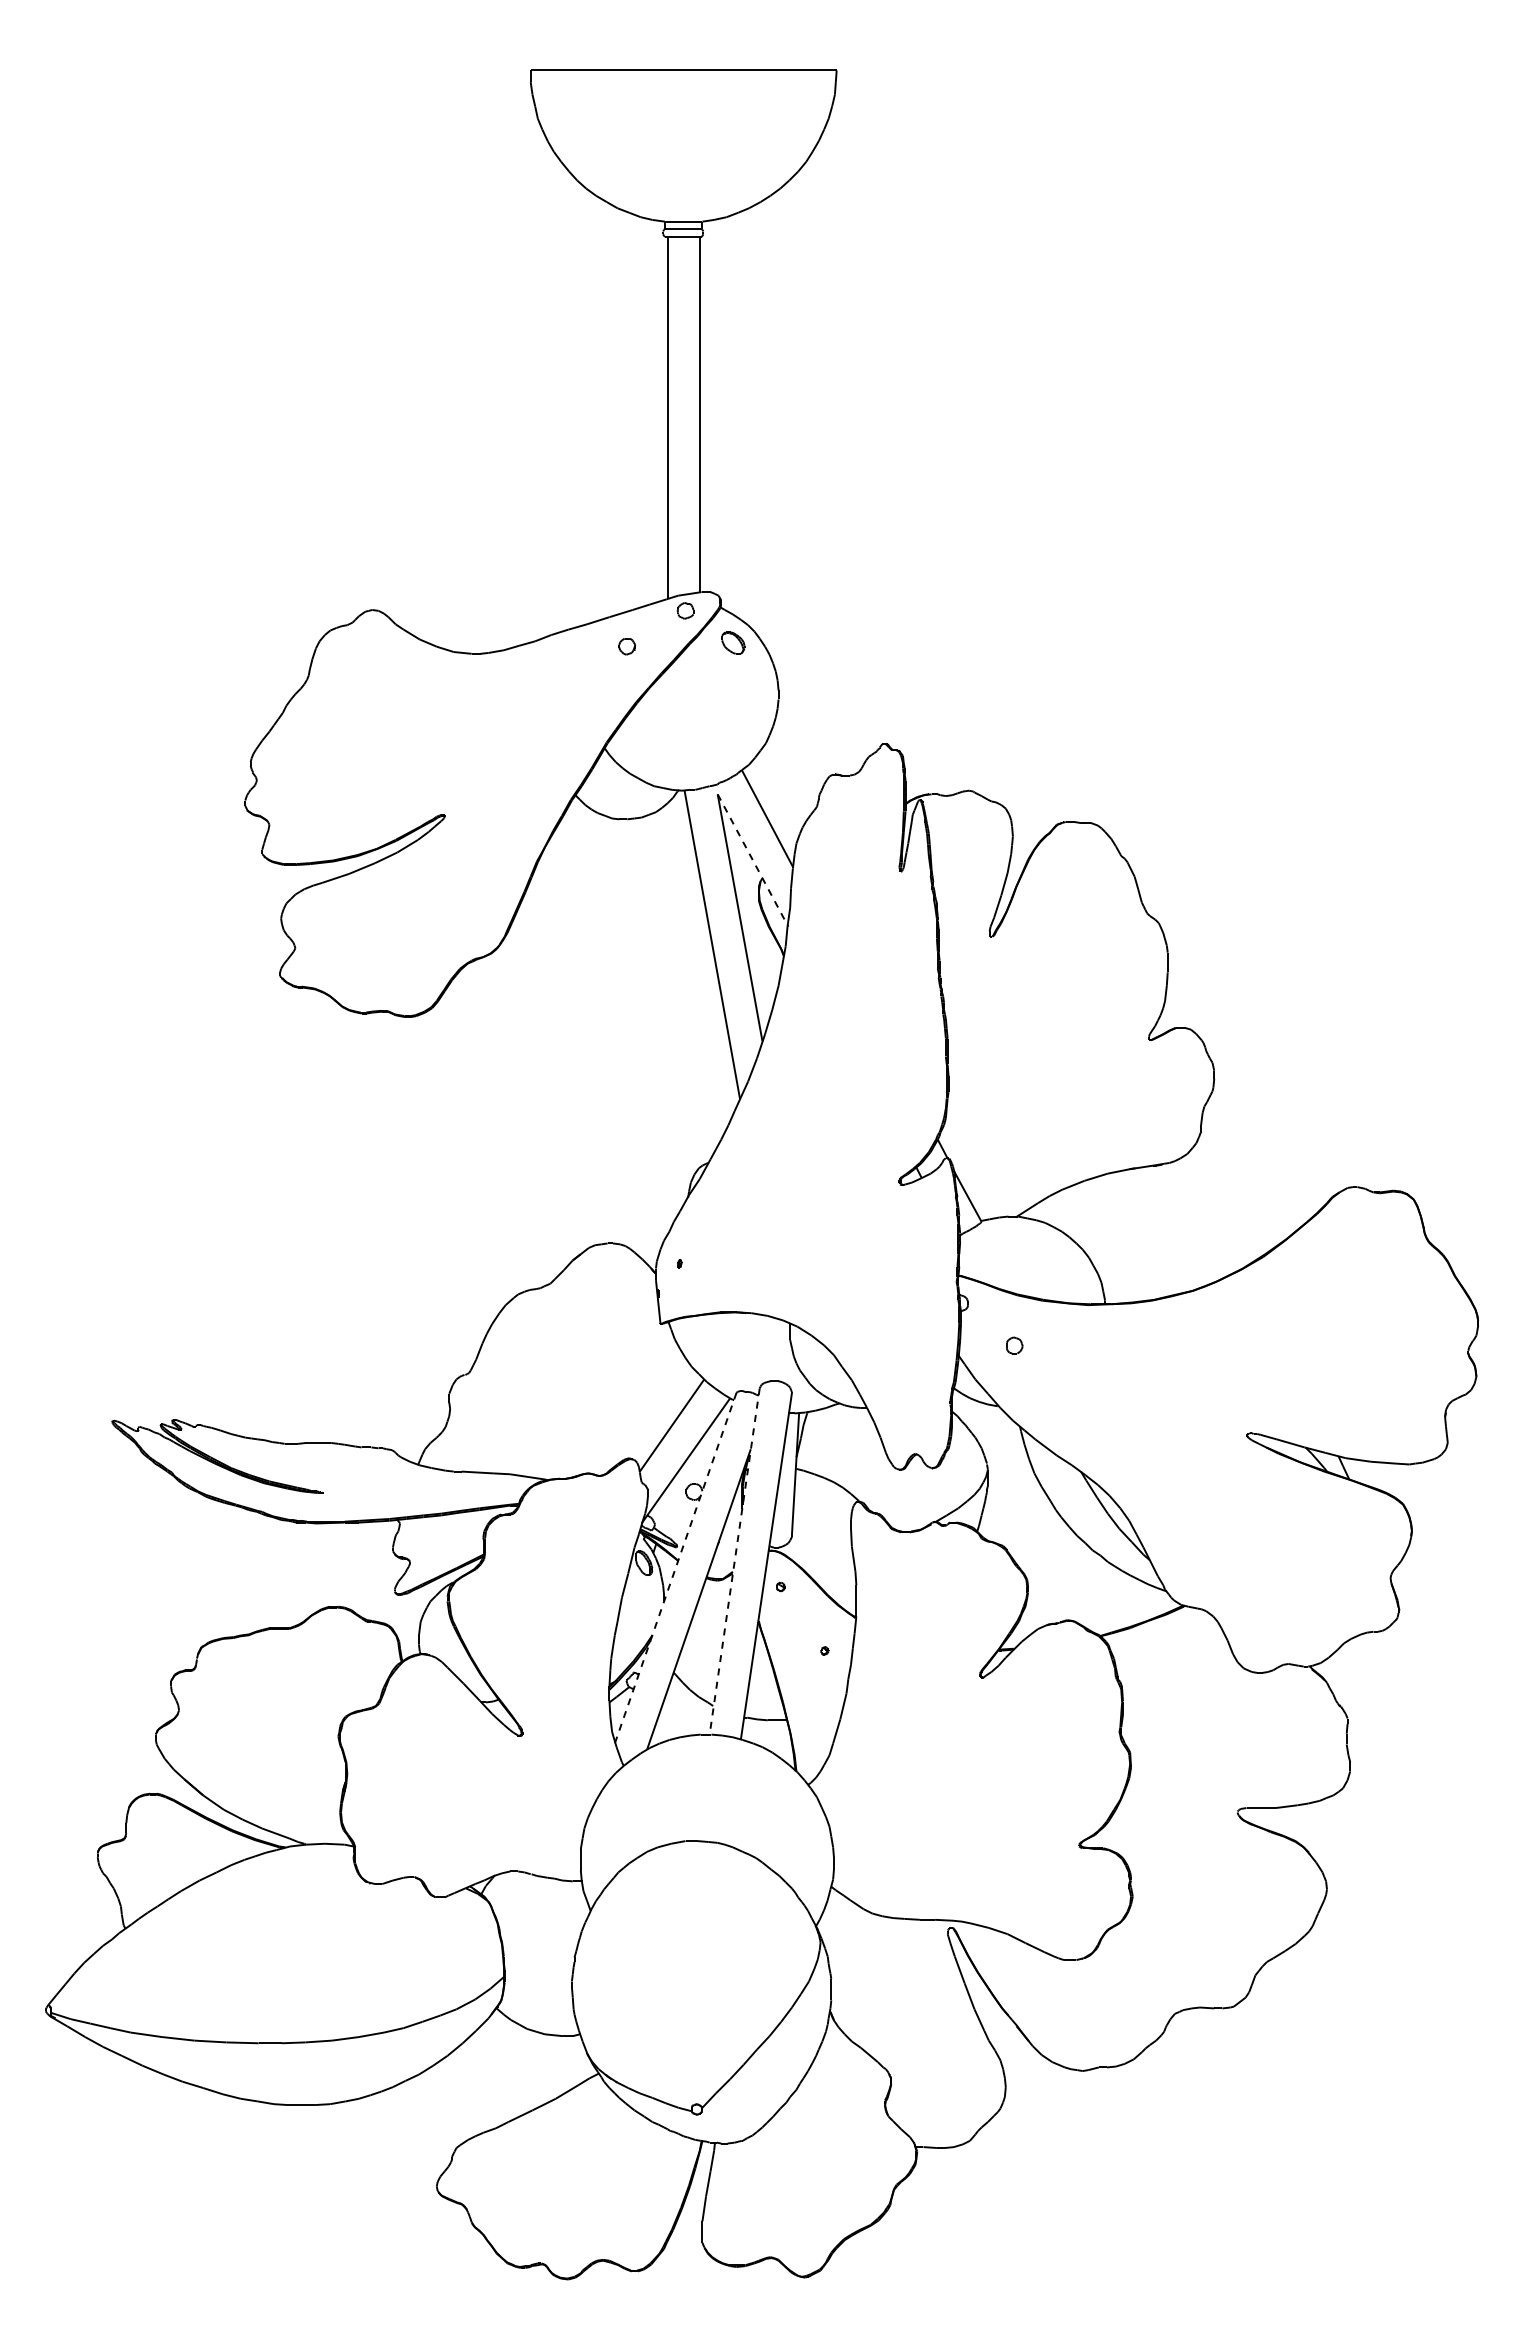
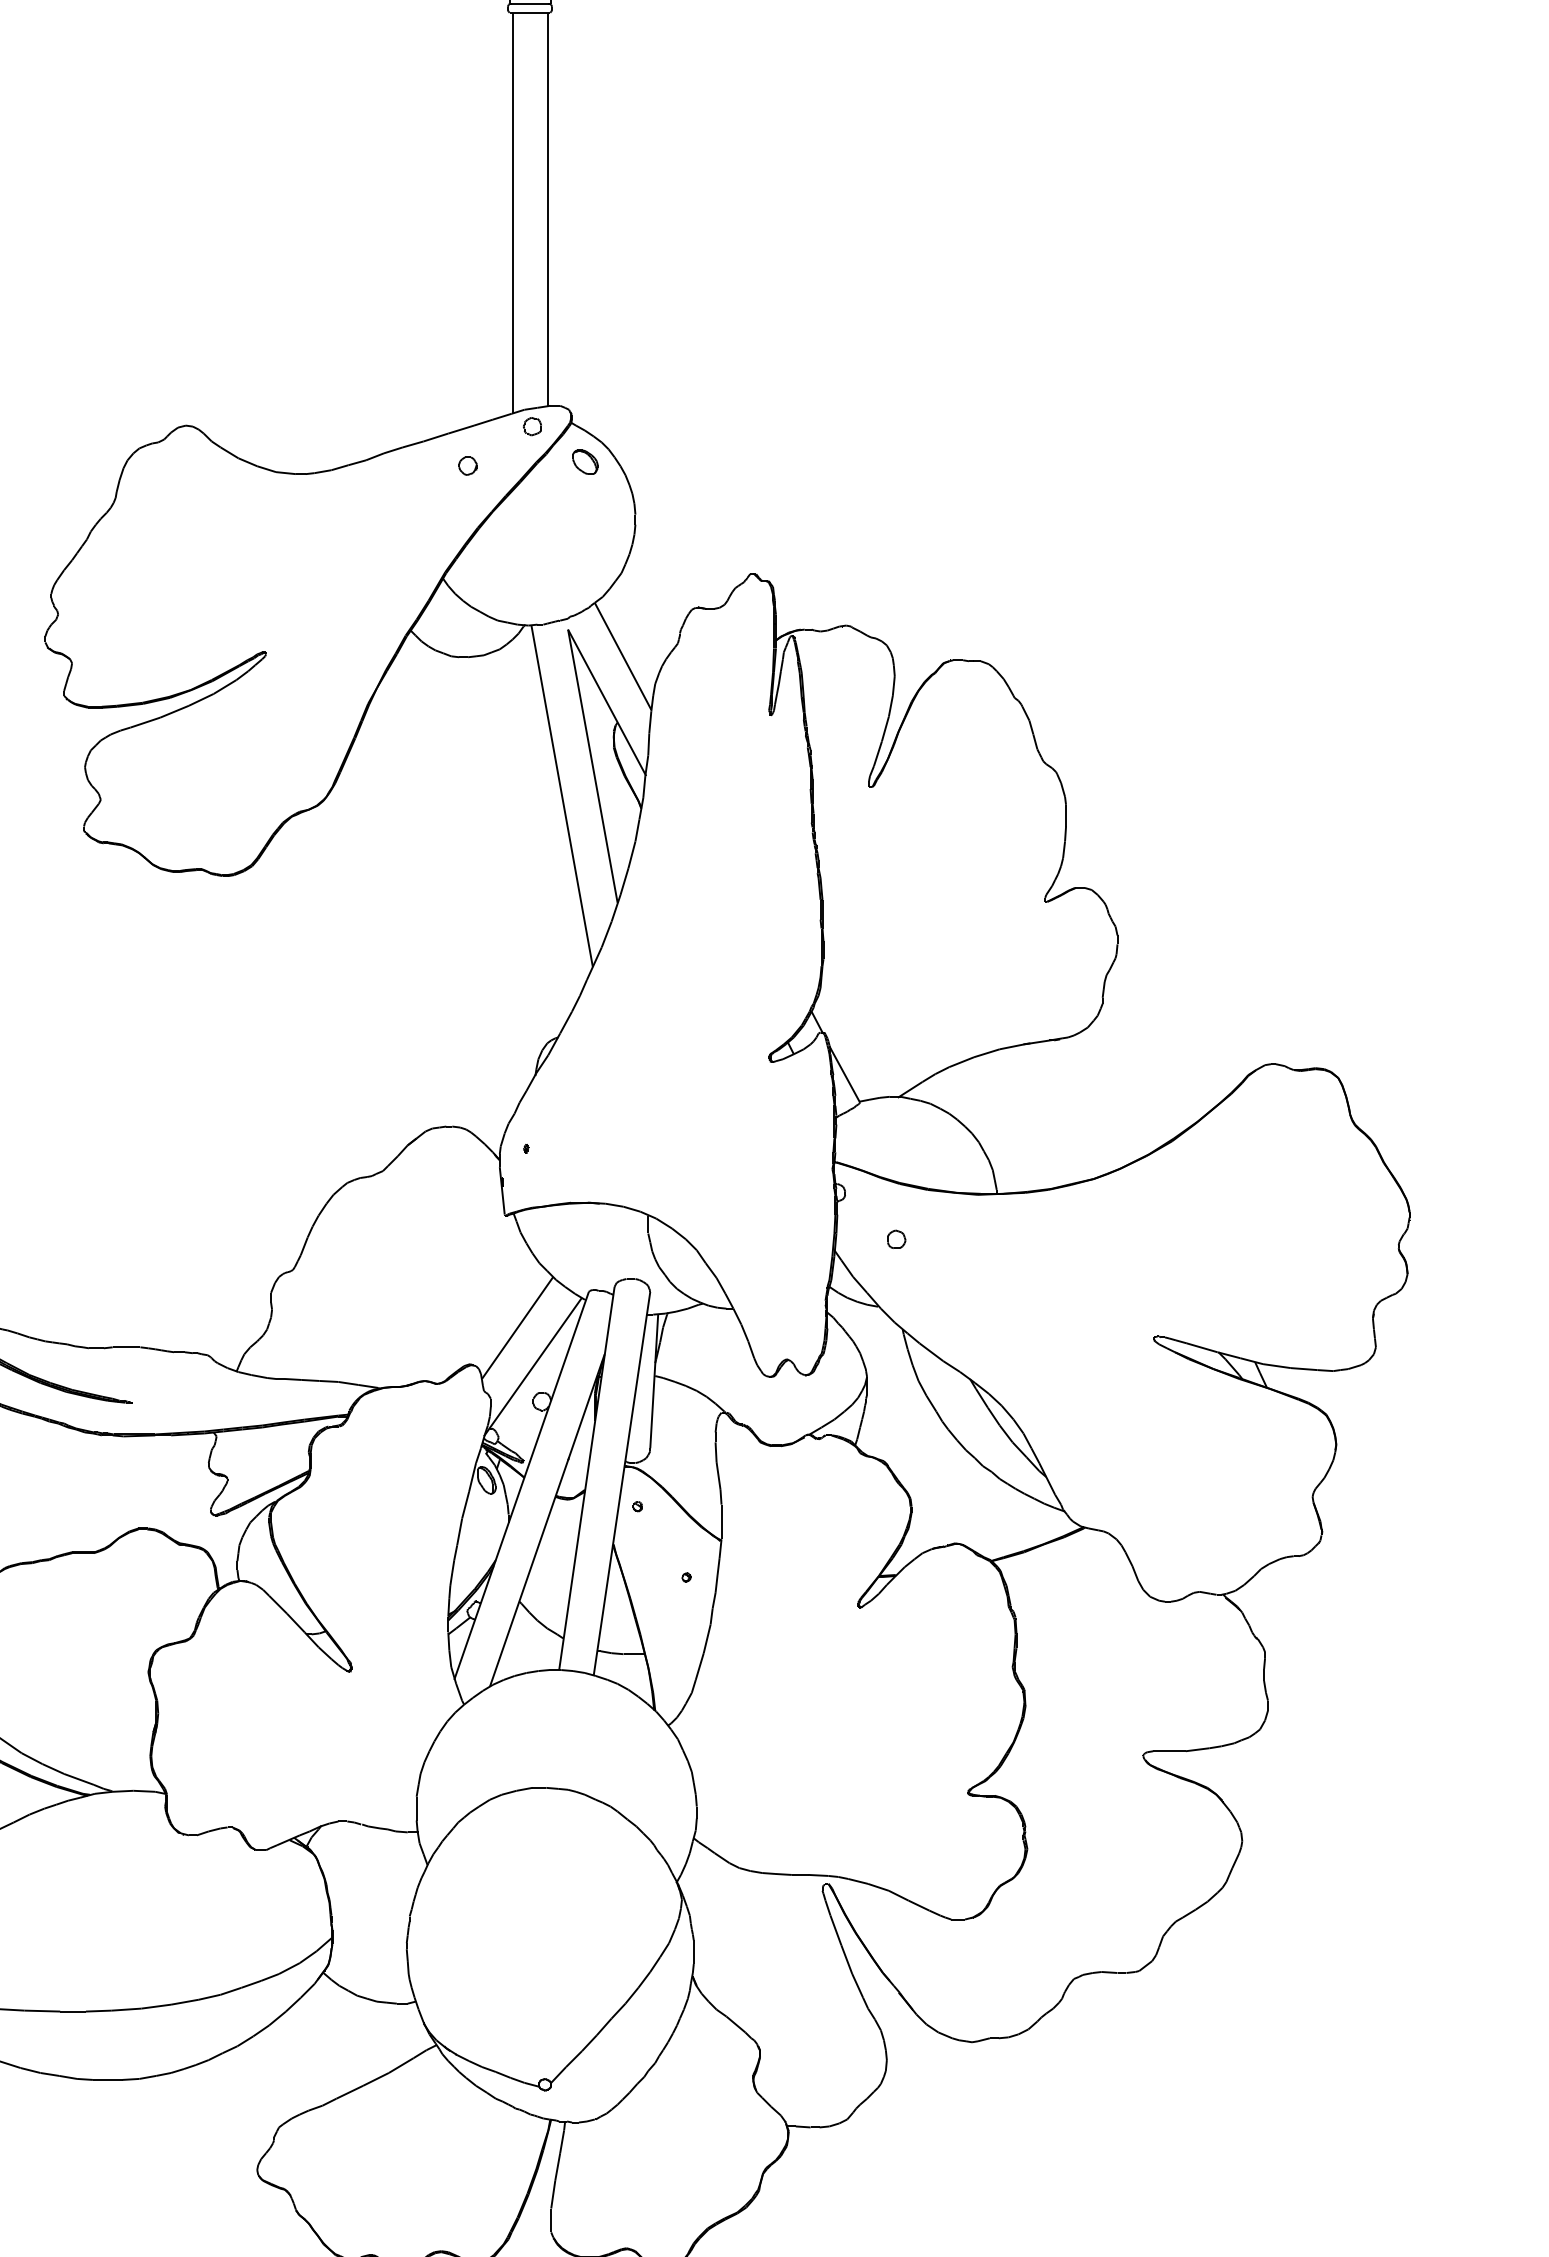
line: (753, 860) -> (607, 702), dashed -> solid
line: (734, 1561) -> (586, 1478), dashed -> solid
line: (675, 1568) -> (521, 1486), dashed -> solid

